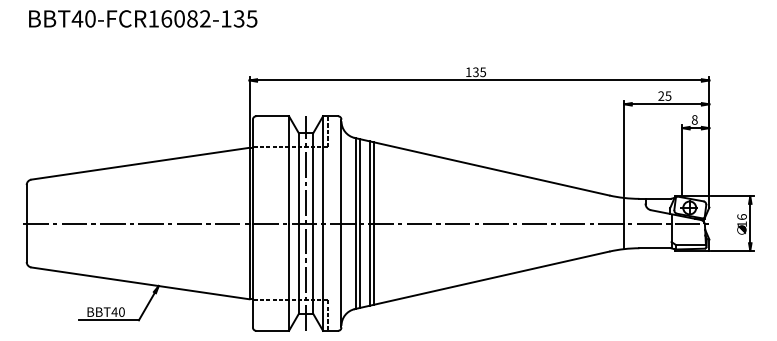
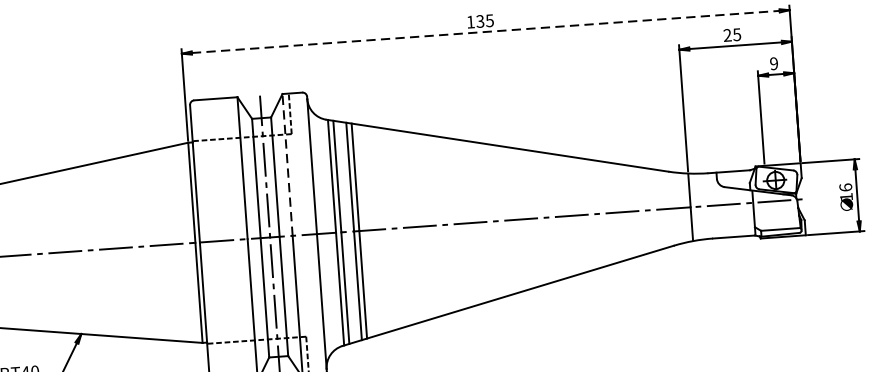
line: (479, 80) -> (485, 31), solid -> dashed
text: (694, 119) -> (773, 63), 8 -> 9
line: (323, 169) -> (288, 164), solid -> dashed

